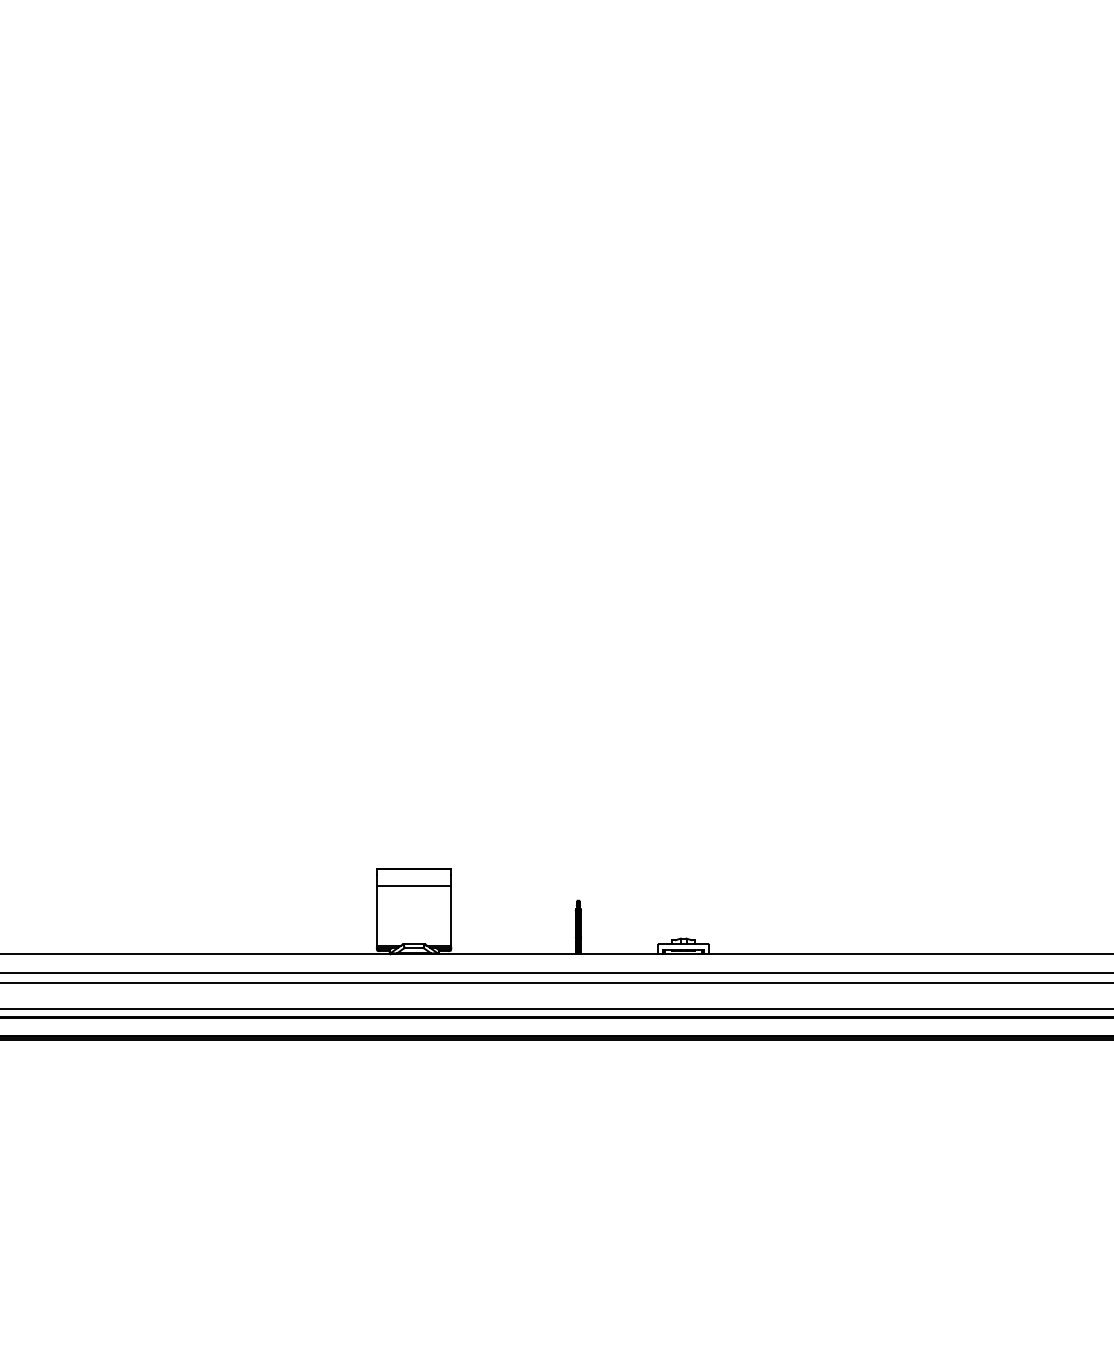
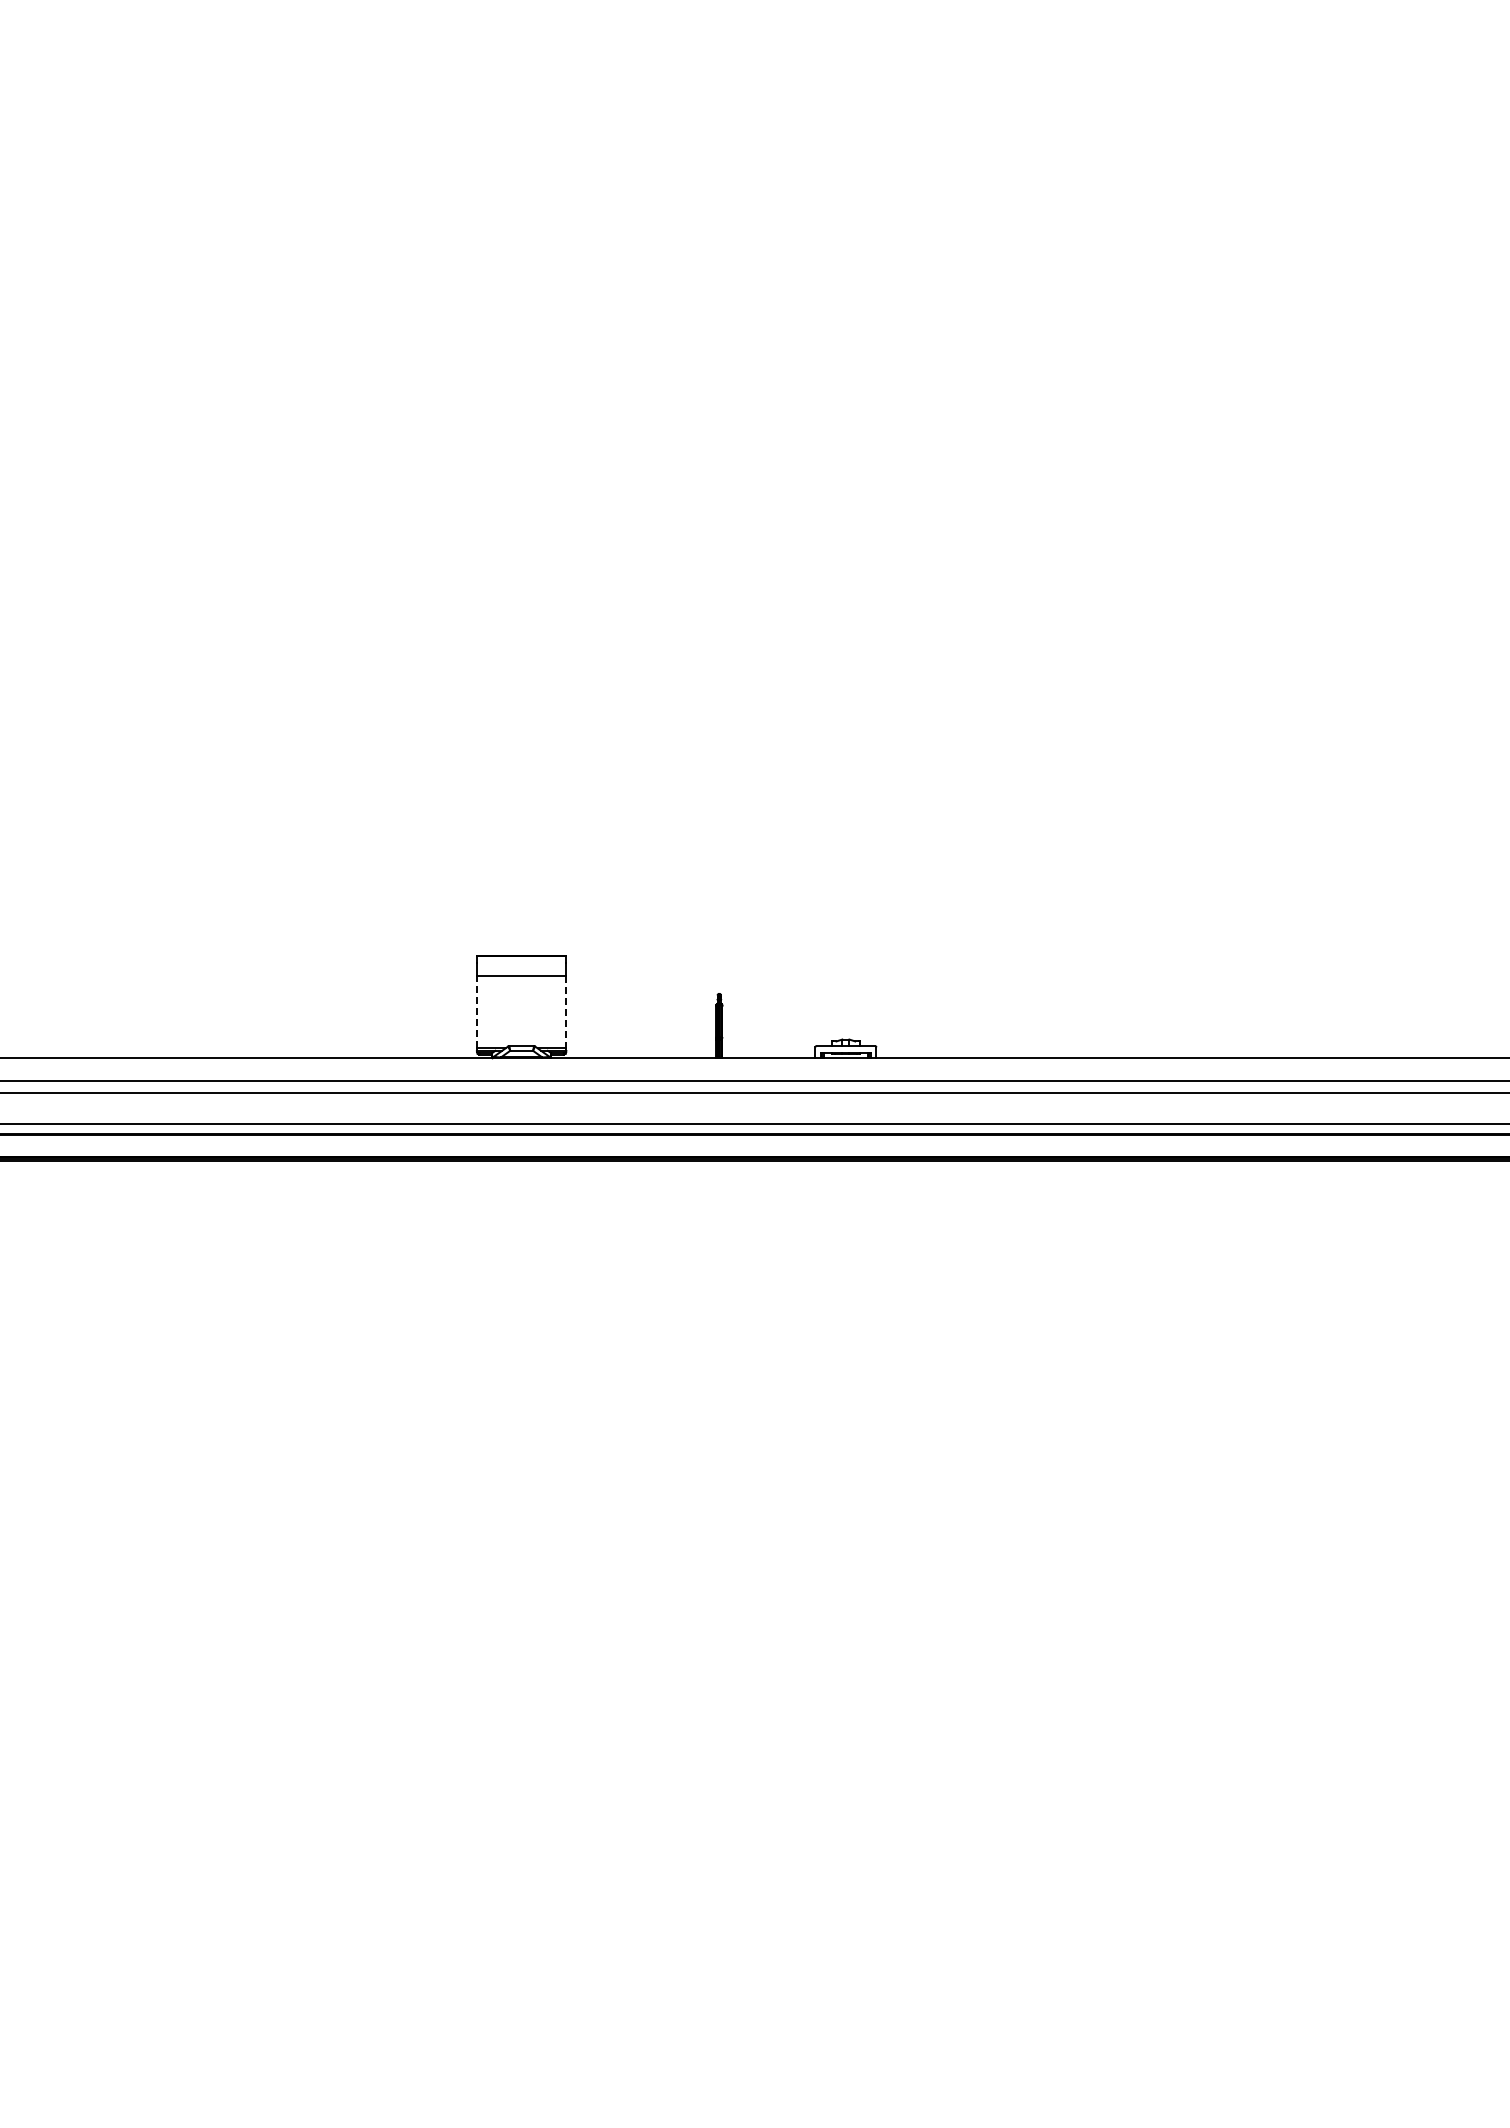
line: (377, 915) -> (477, 1011), solid -> dashed
line: (451, 916) -> (566, 1012), solid -> dashed

